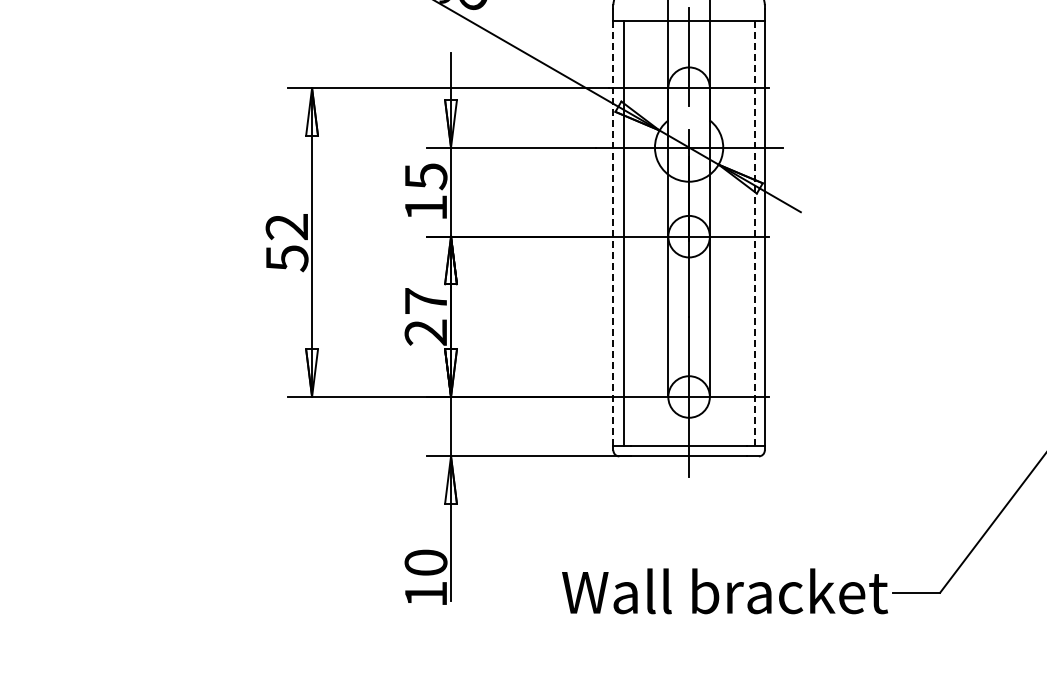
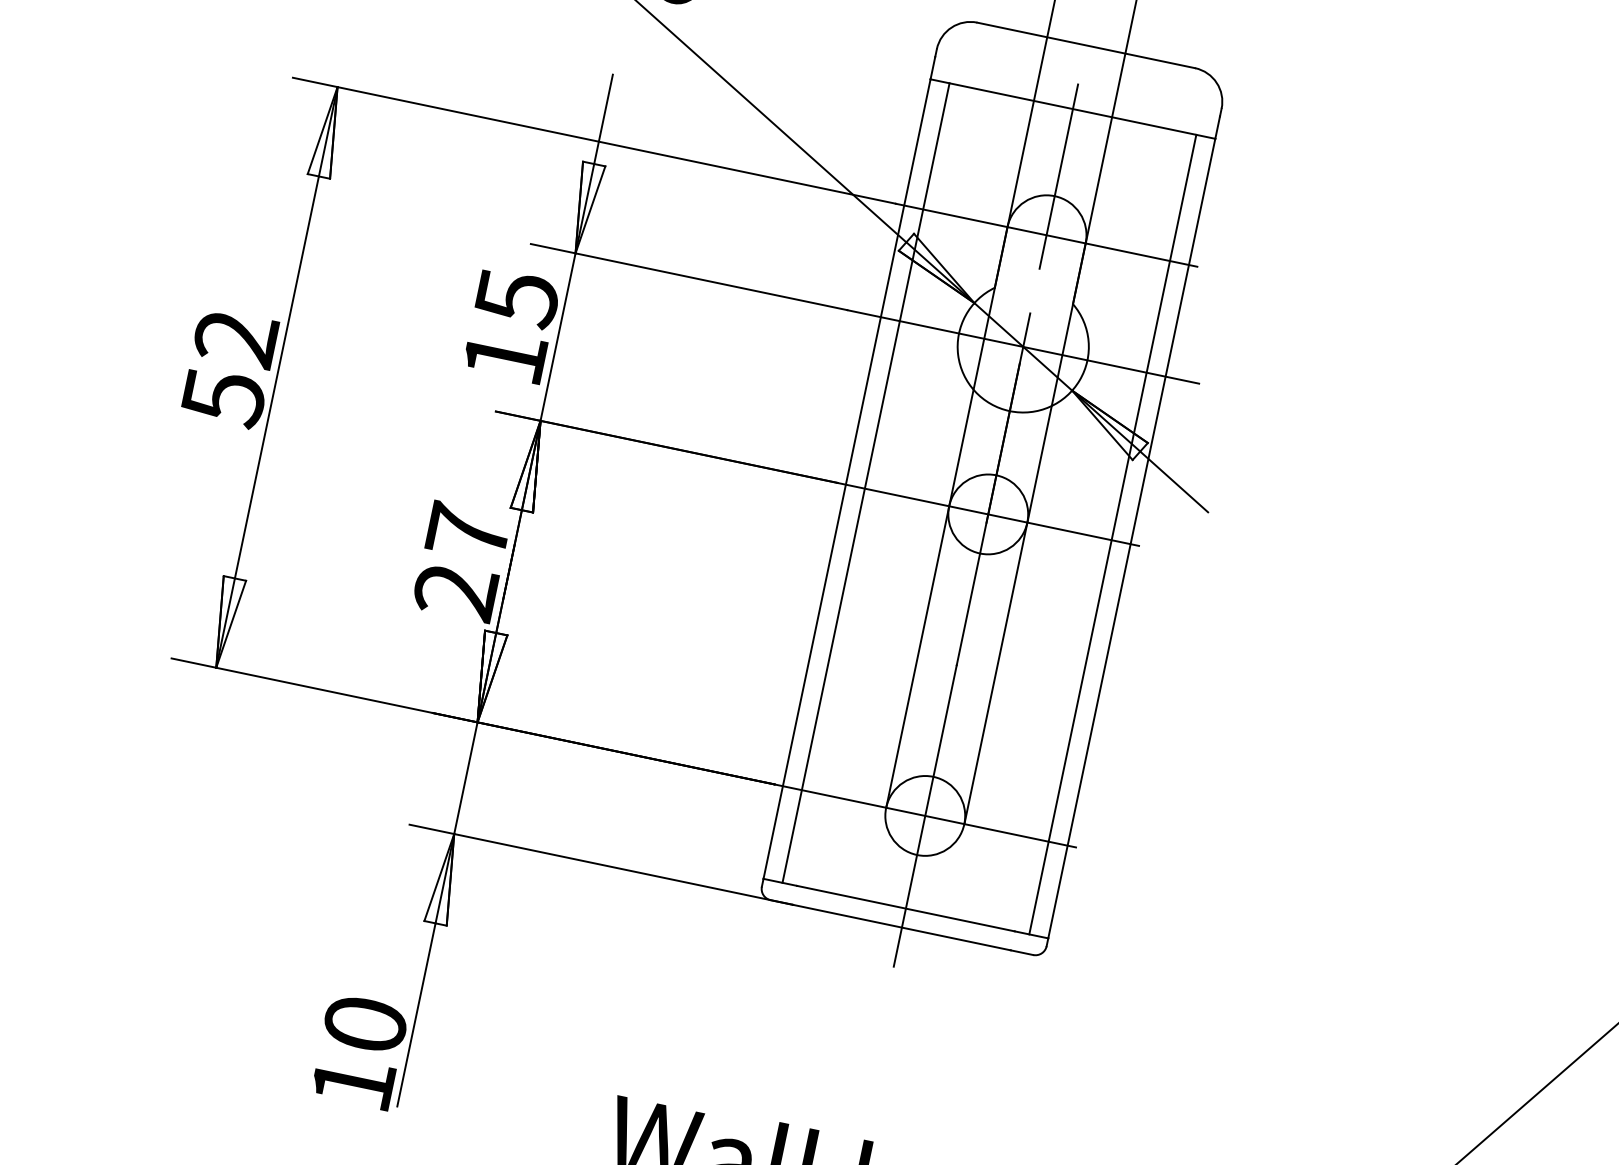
line: (613, 233) -> (847, 478), dashed -> solid
line: (754, 233) -> (1112, 534), dashed -> solid

